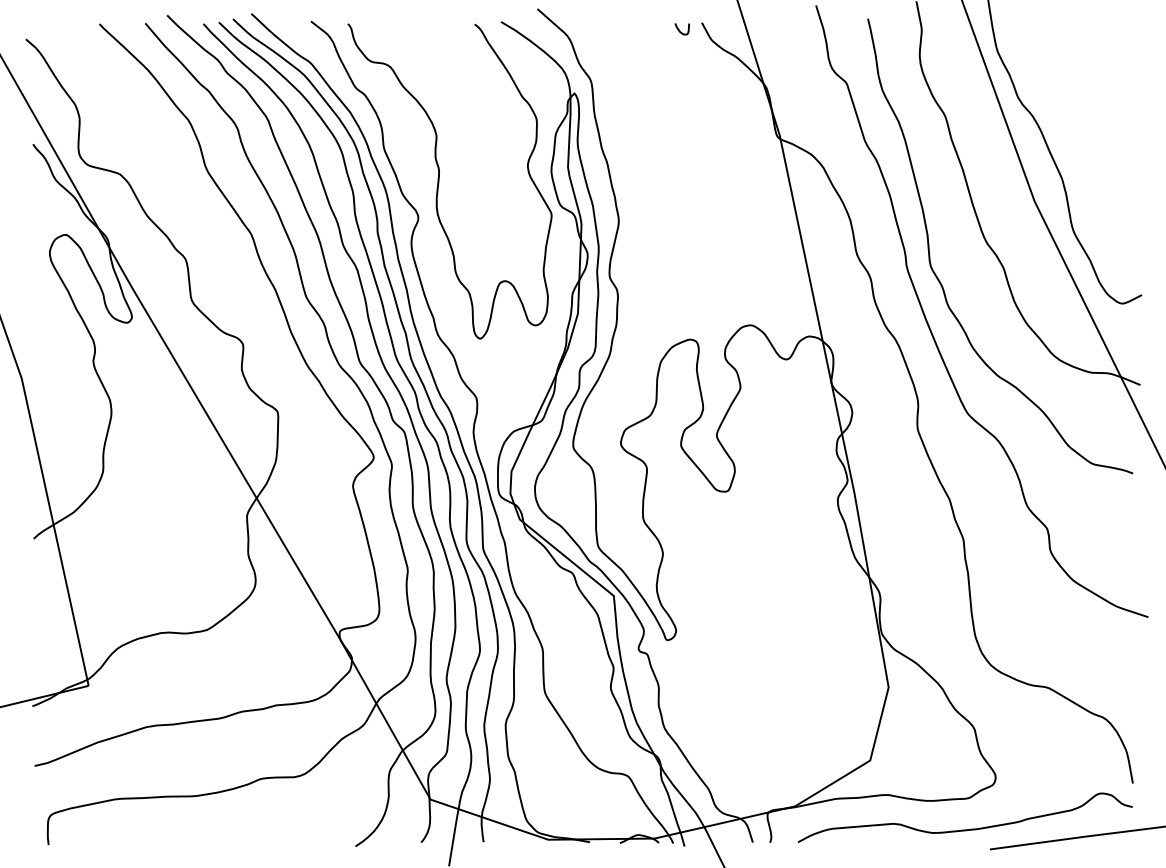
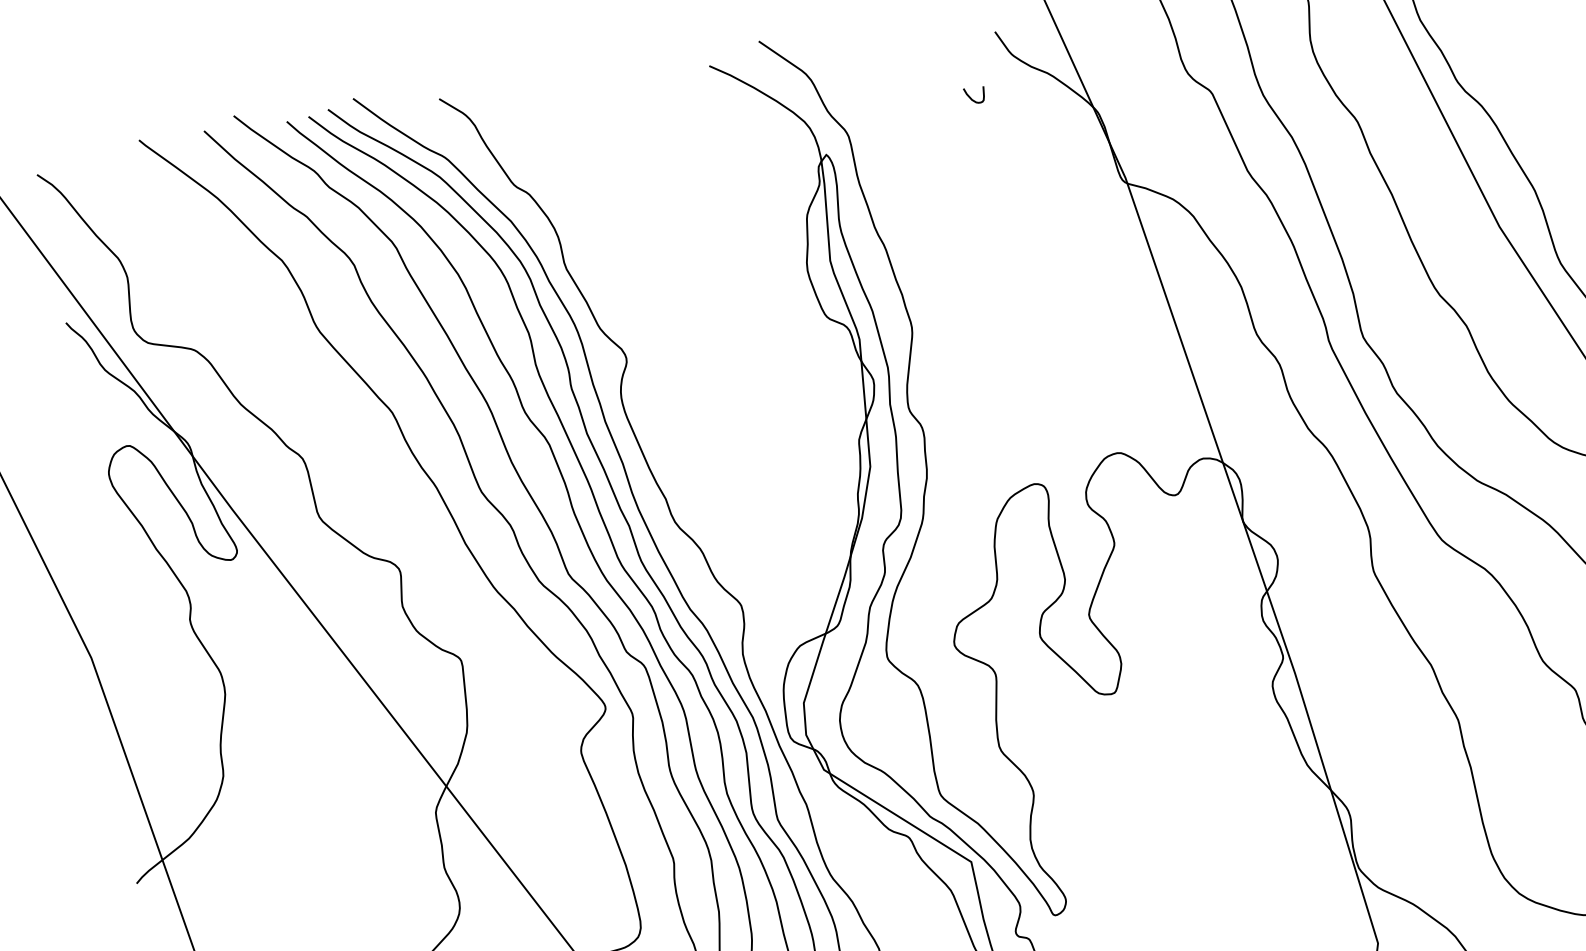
curve: (680, 30) -> (972, 97), moved
curve: (439, 181) -> (650, 303), removed

